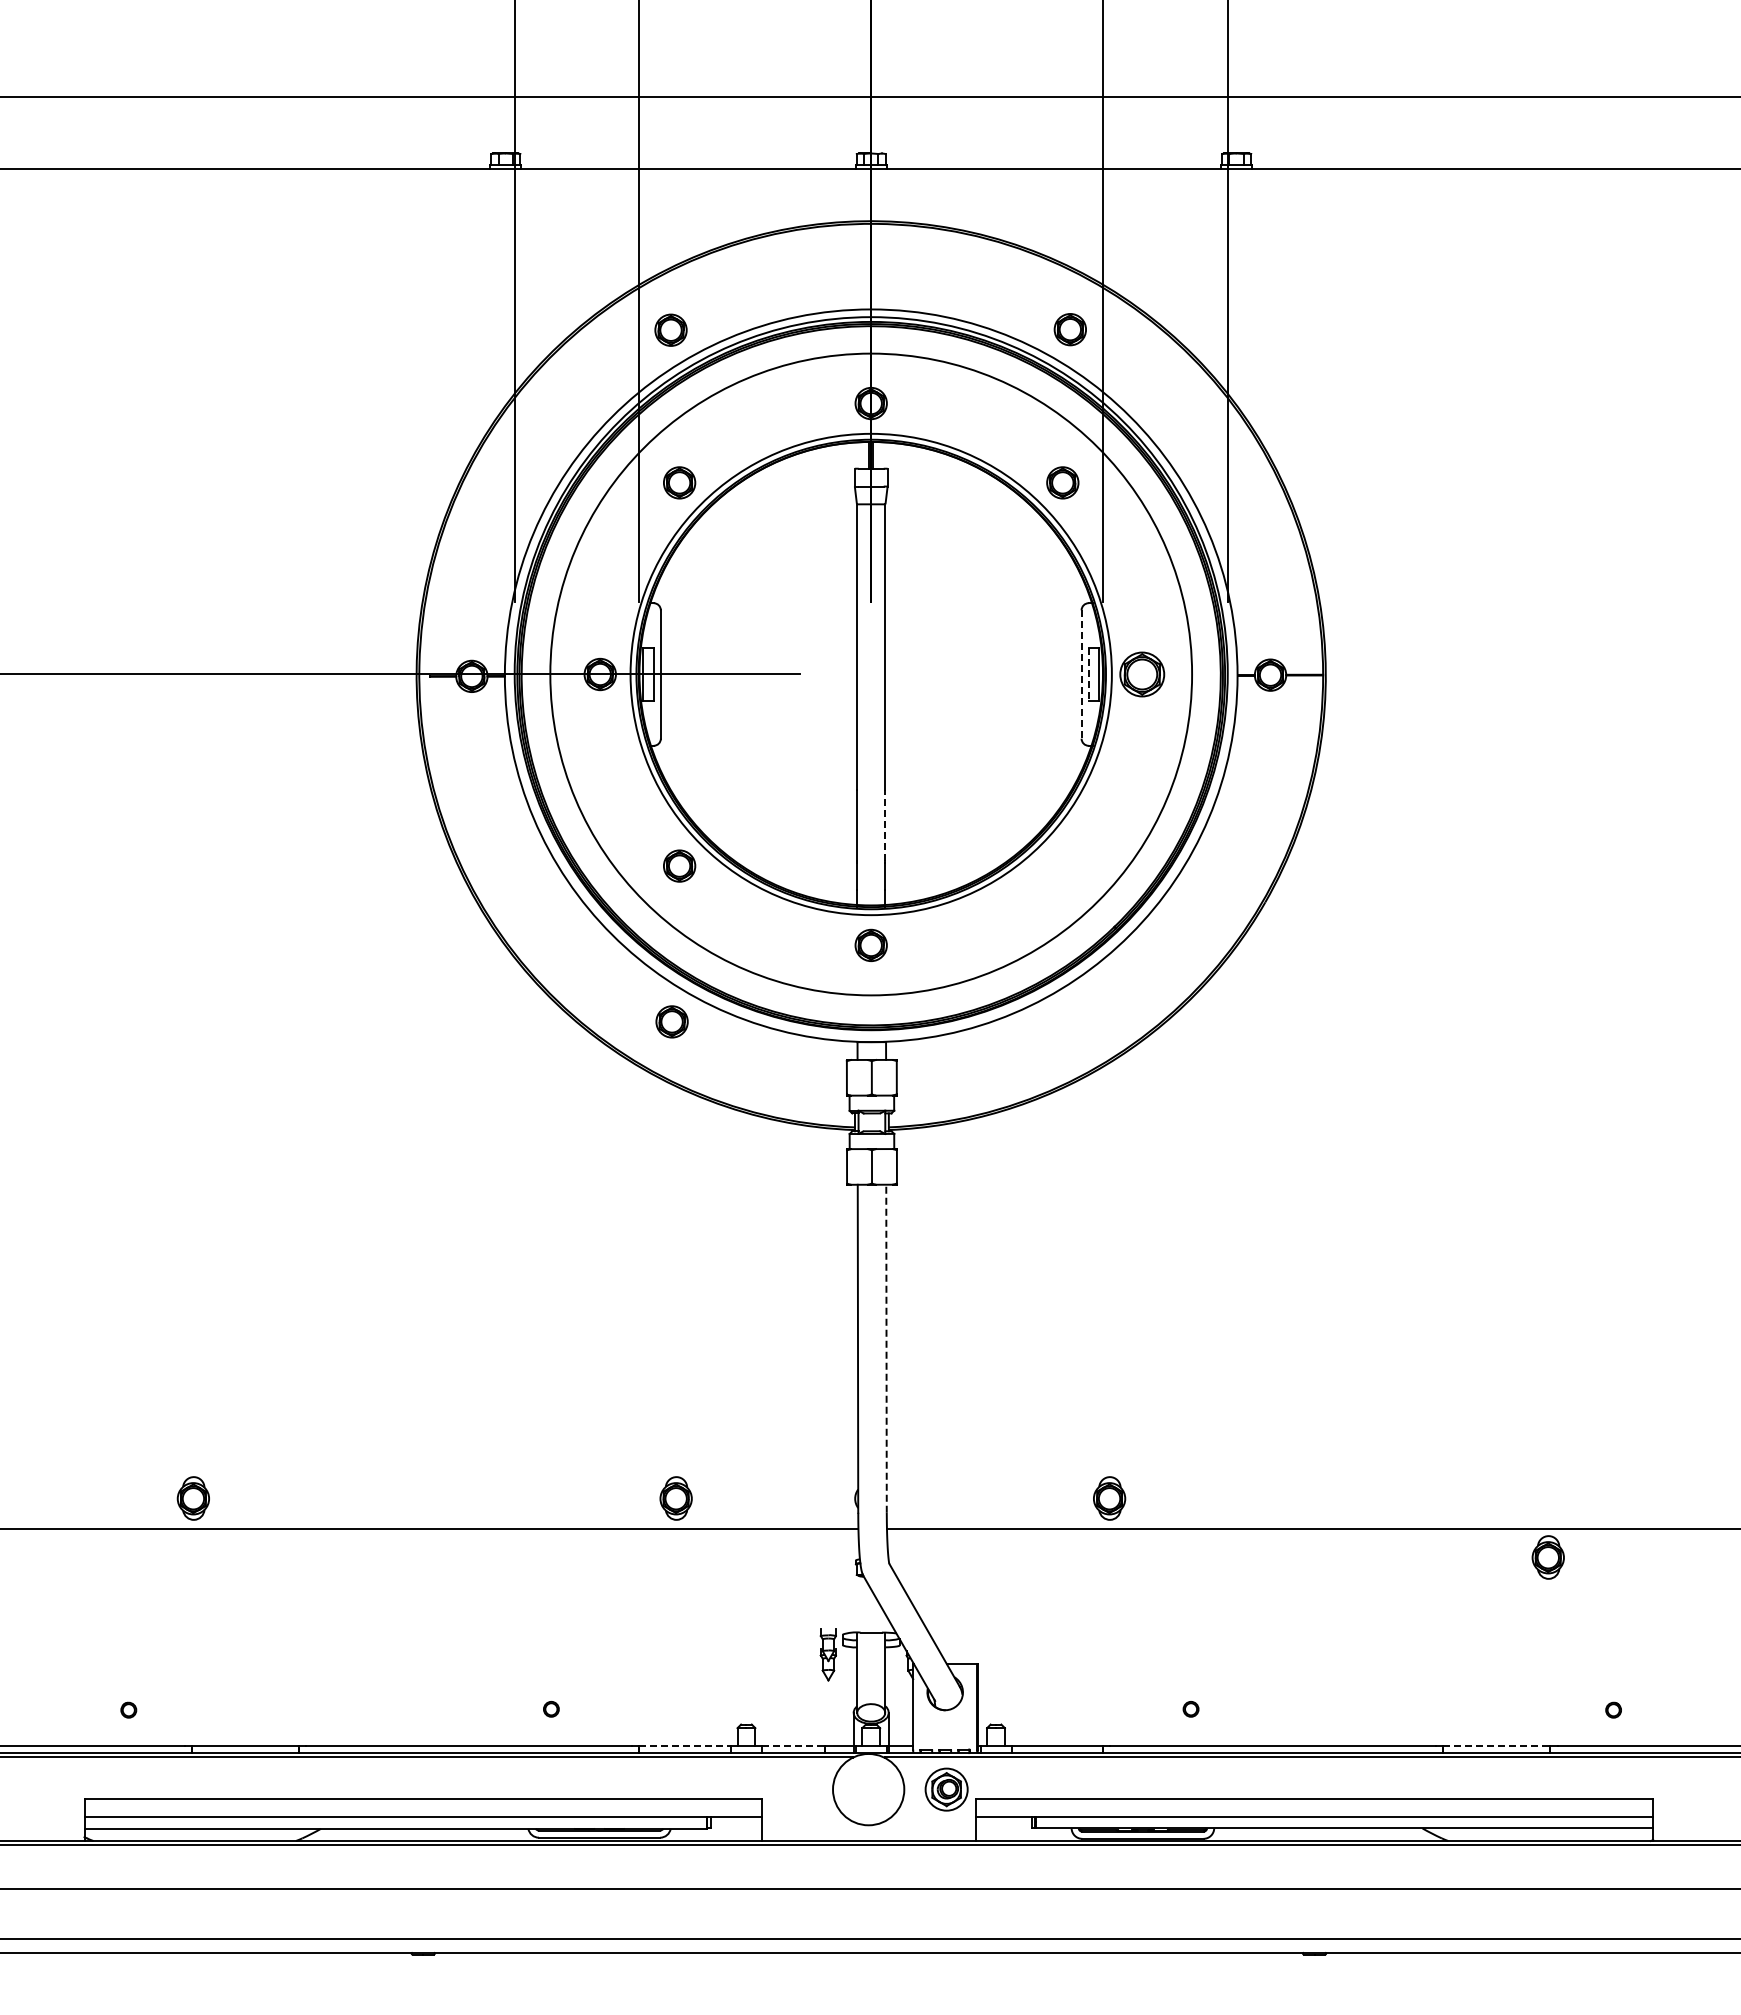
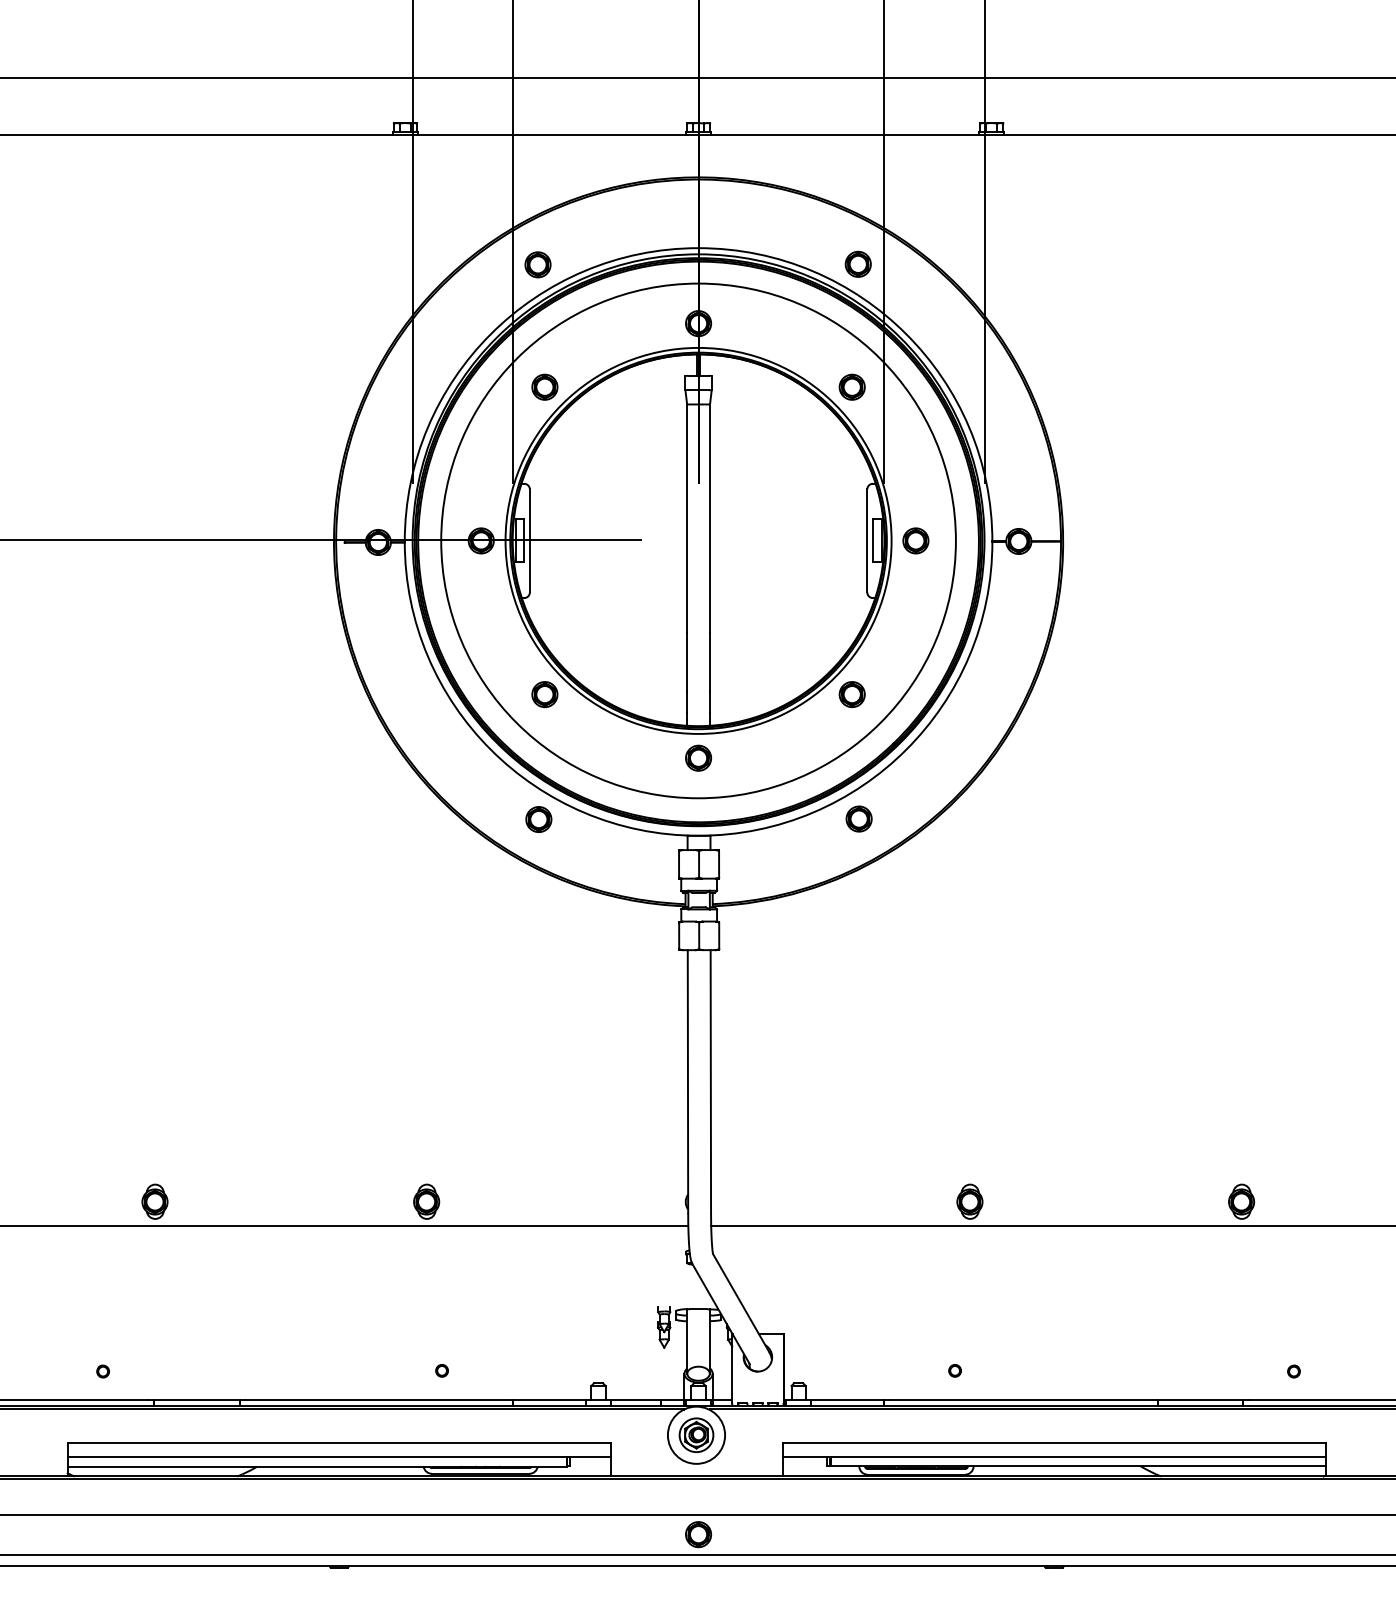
line: (1088, 674) -> (872, 540), dashed -> solid
part: (1141, 674) -> (915, 540), size x0.71
line: (1081, 675) -> (867, 541), dashed -> solid
line: (885, 825) -> (710, 662), dashed -> solid
part: (1062, 865) -> (851, 694), added
part: (1070, 1020) -> (858, 818), added
line: (886, 1348) -> (710, 1081), dashed -> solid
part: (675, 1498) -> (426, 1201), moved
part: (1109, 1498) -> (969, 1201), moved
part: (1547, 1557) -> (1240, 1201), moved
line: (685, 1745) -> (549, 1399), dashed -> solid
line: (793, 1745) -> (636, 1399), dashed -> solid
line: (1497, 1745) -> (1200, 1399), dashed -> solid
part: (946, 1789) -> (696, 1435), moved
part: (870, 1913) -> (698, 1534), added

